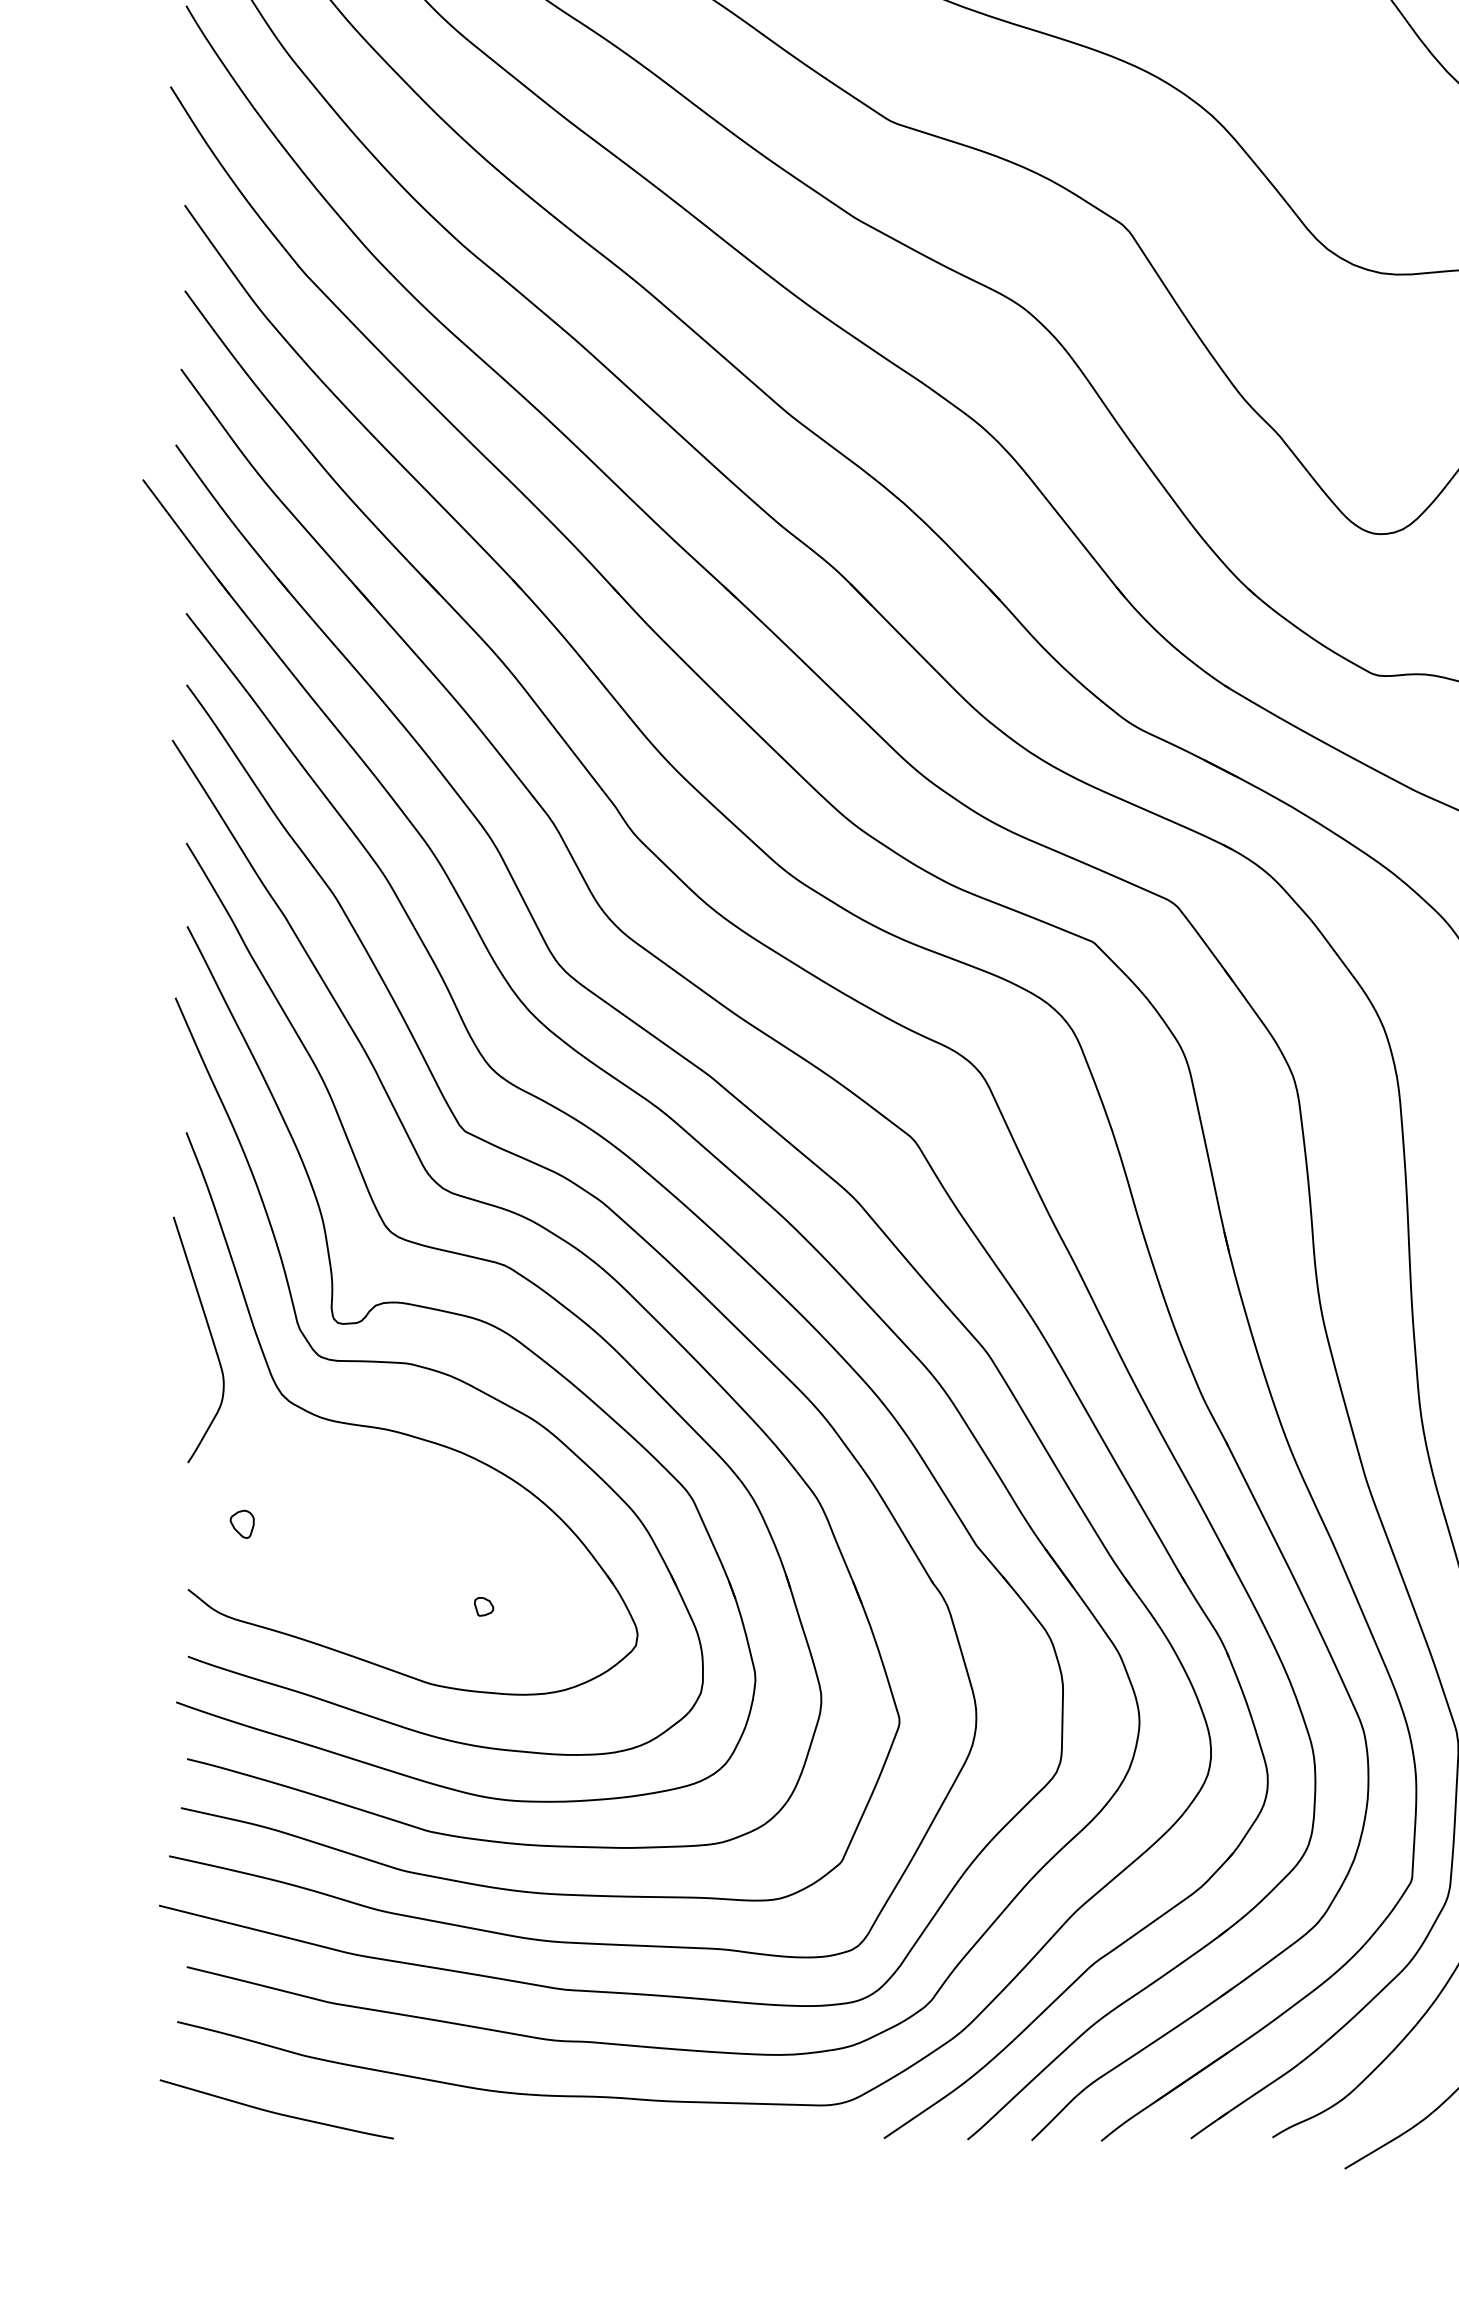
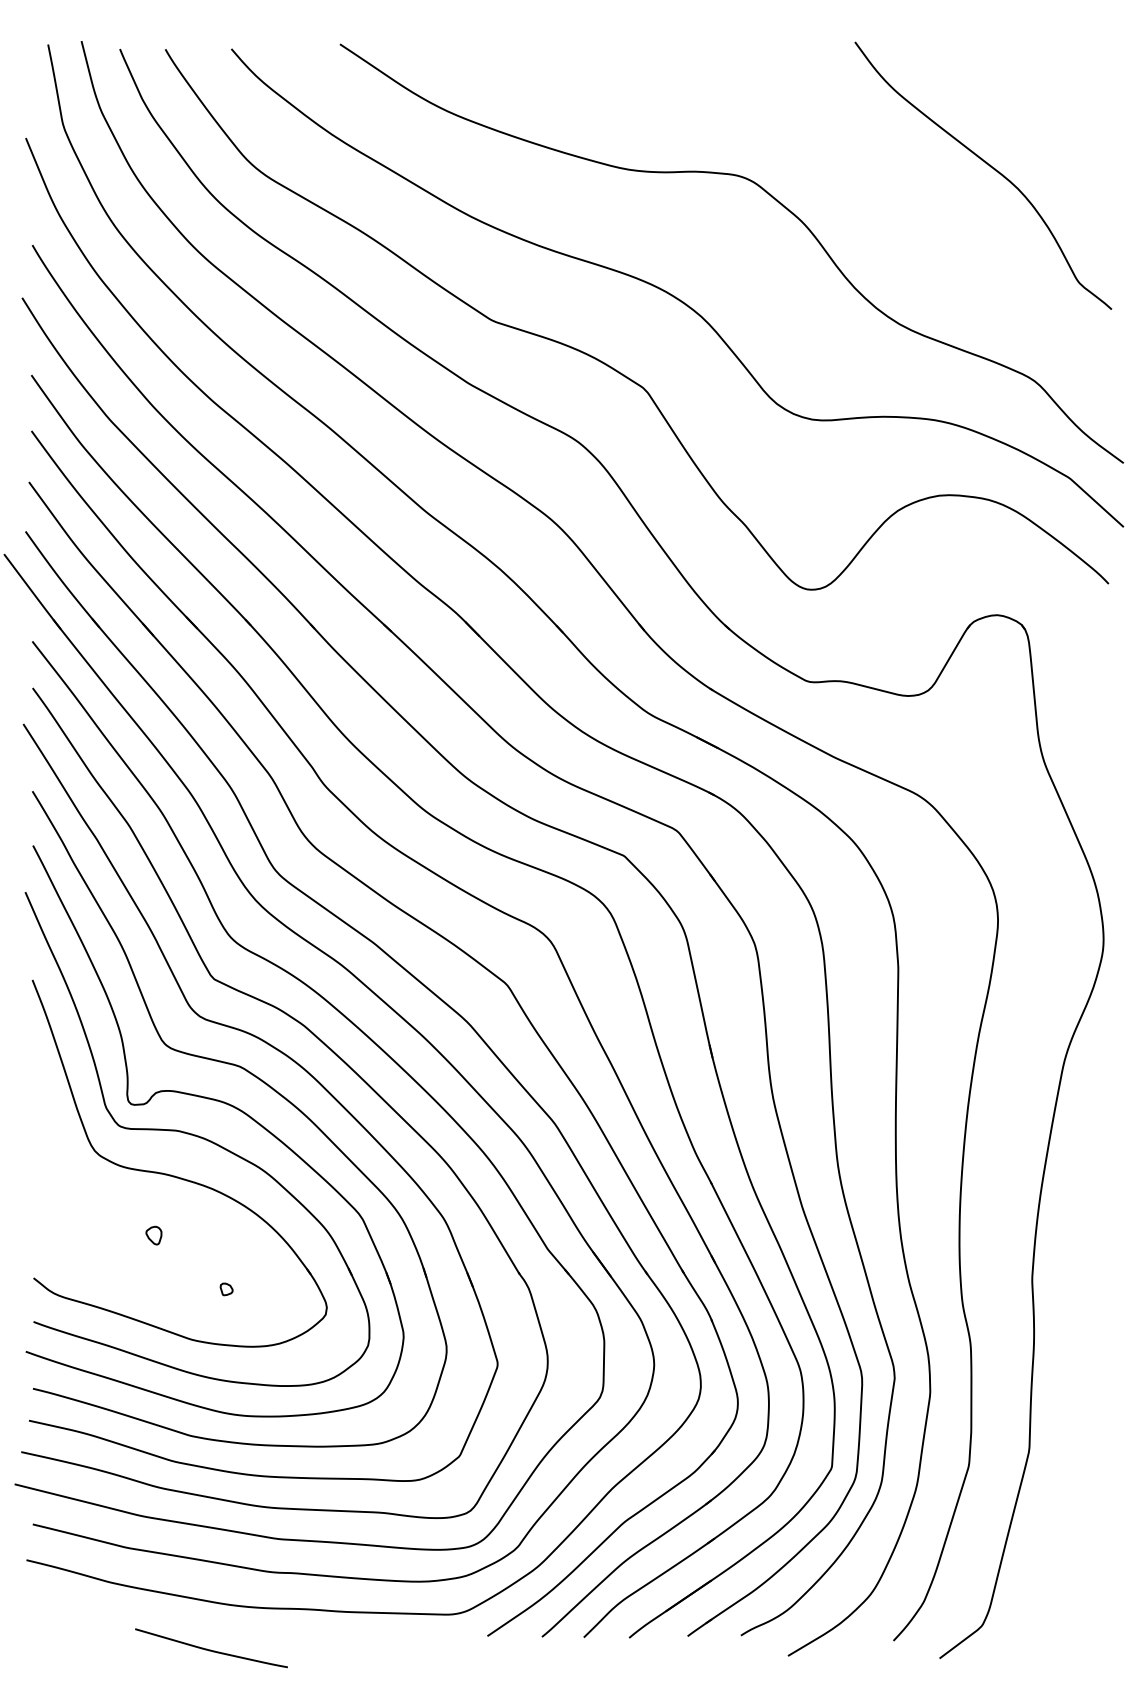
curve: (209, 1335) -> (47, 1112), removed
part: (241, 1524) -> (153, 1235), moved
curve: (276, 2111) -> (211, 1649), moved

